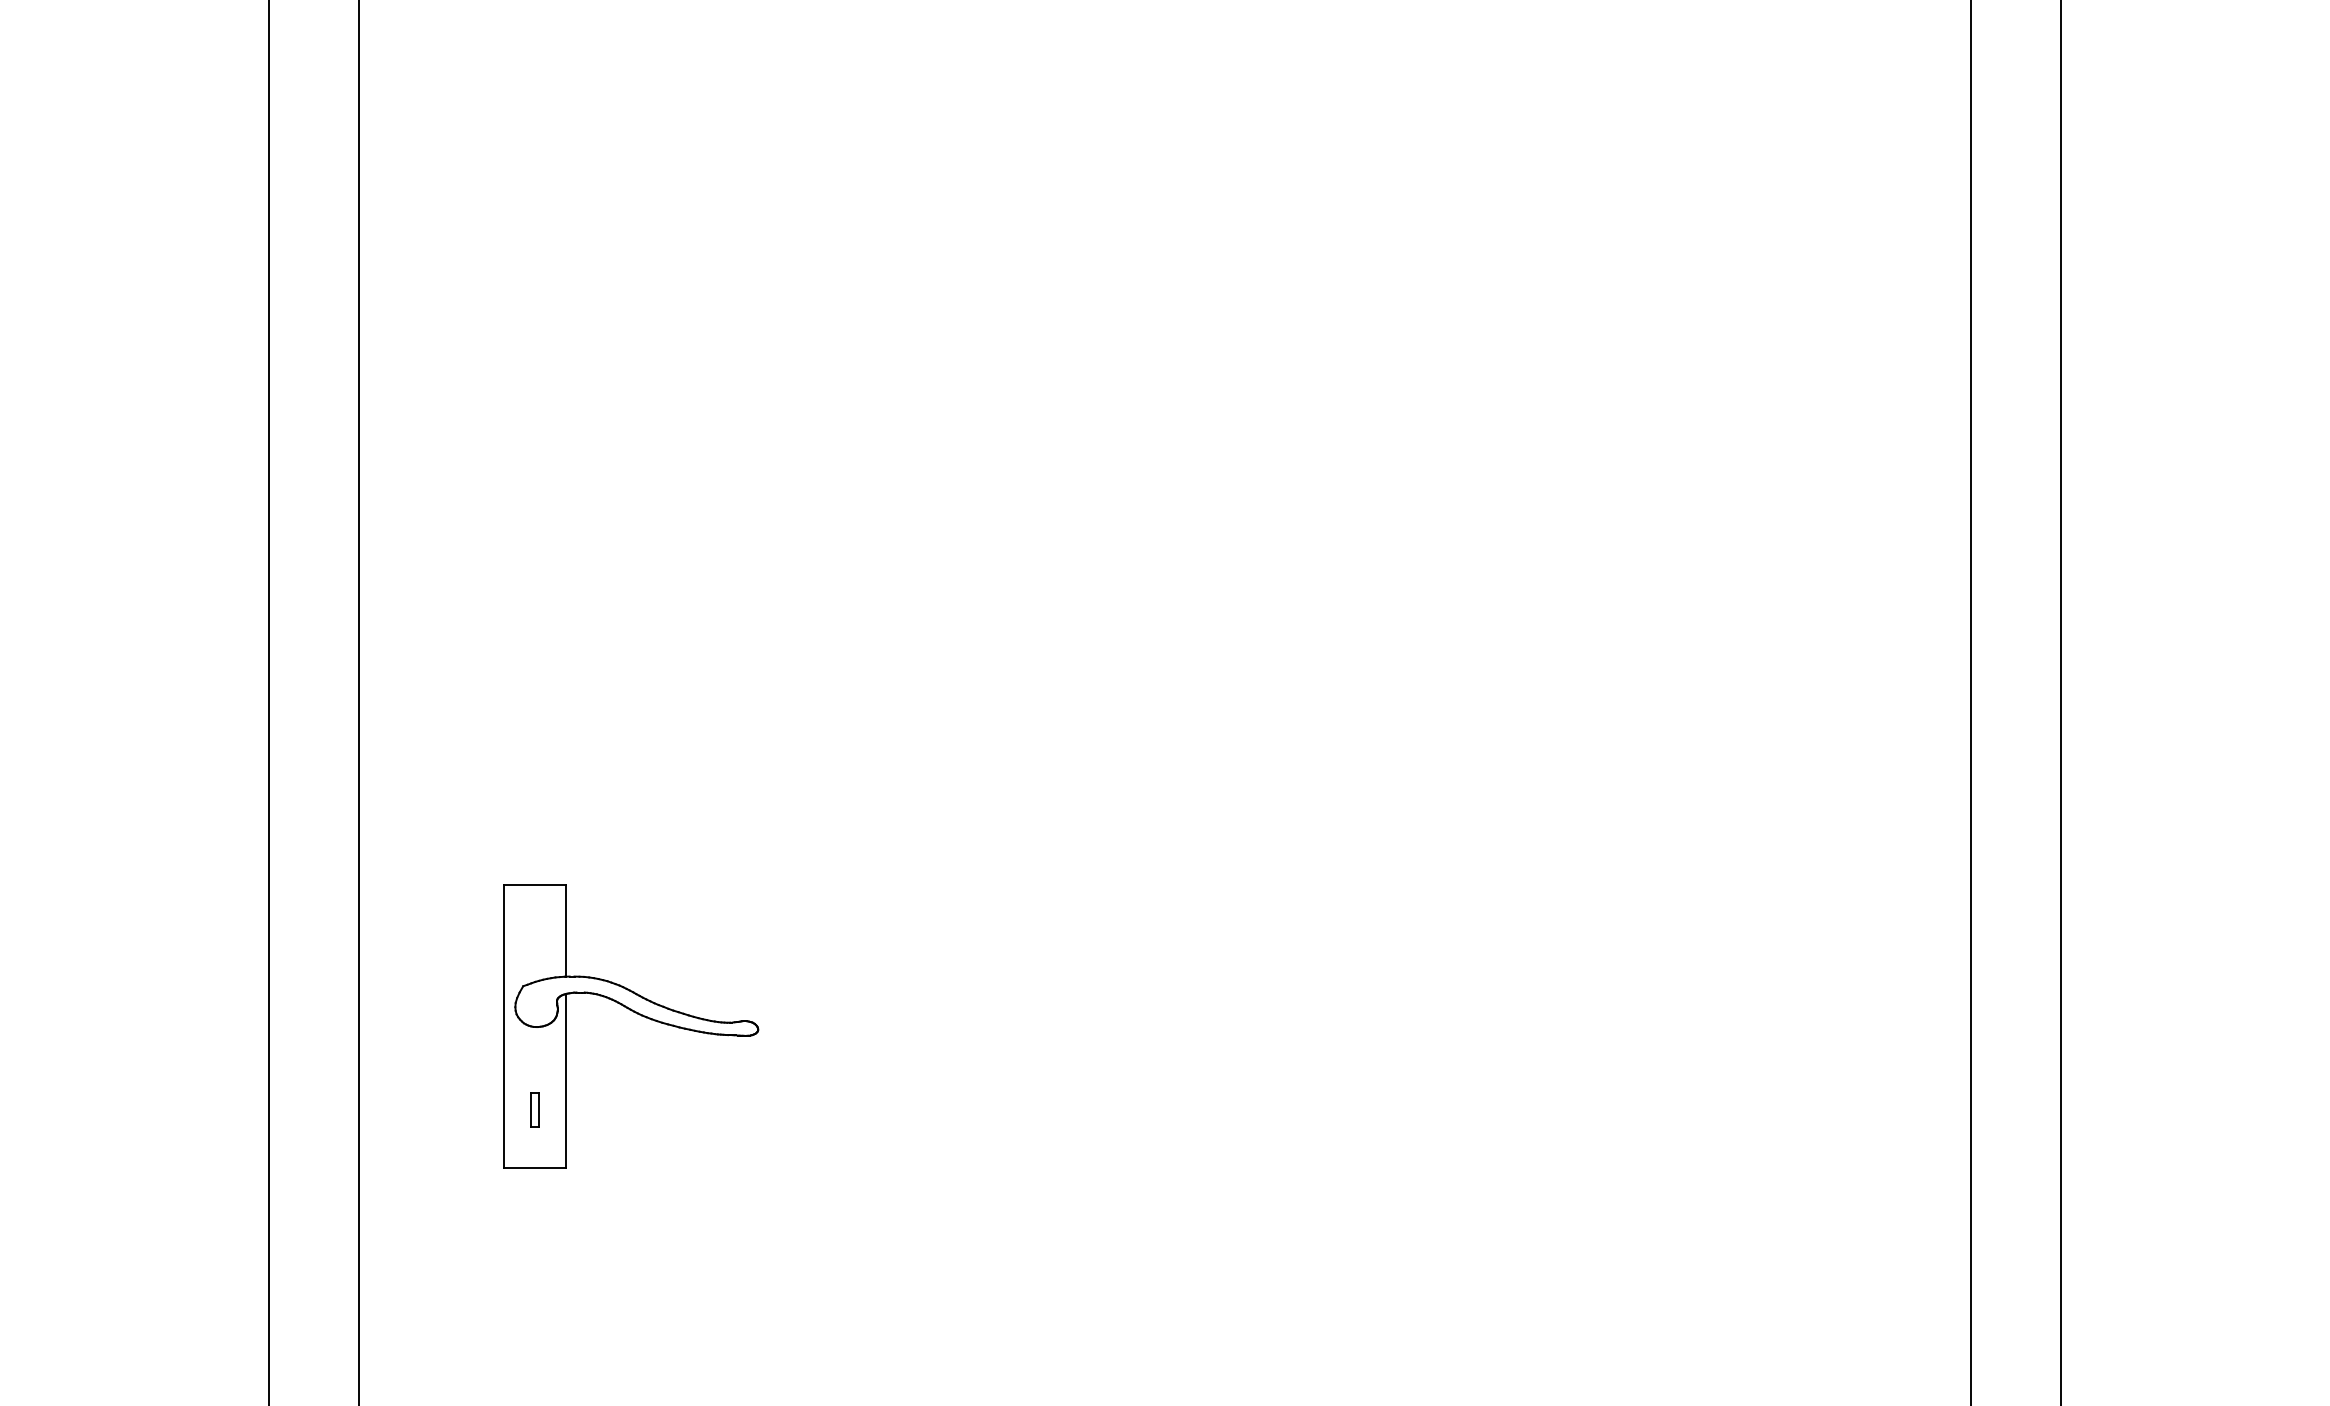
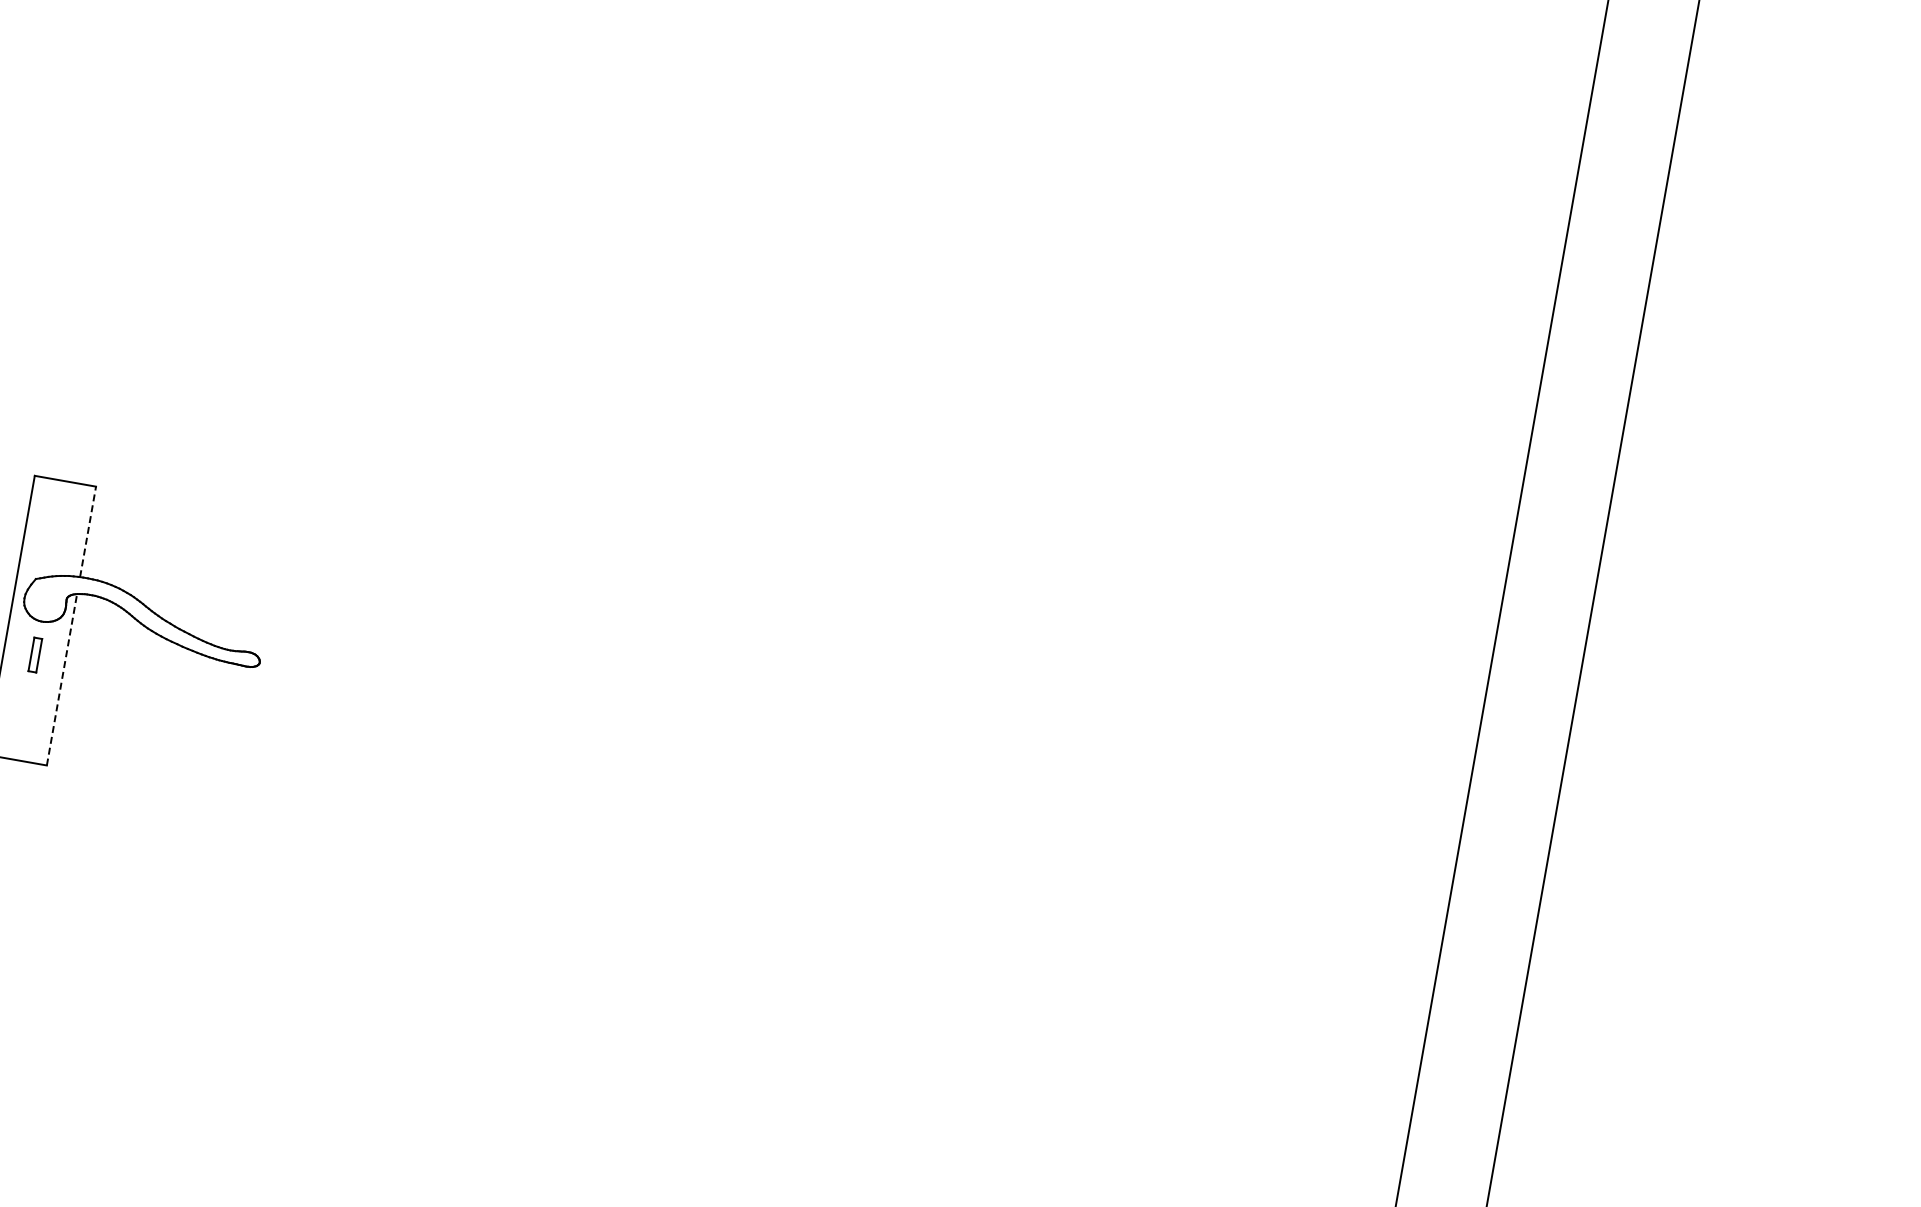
line: (566, 930) -> (88, 531), solid -> dashed
line: (566, 1080) -> (62, 679), solid -> dashed
part: (534, 1109) -> (35, 654), moved

